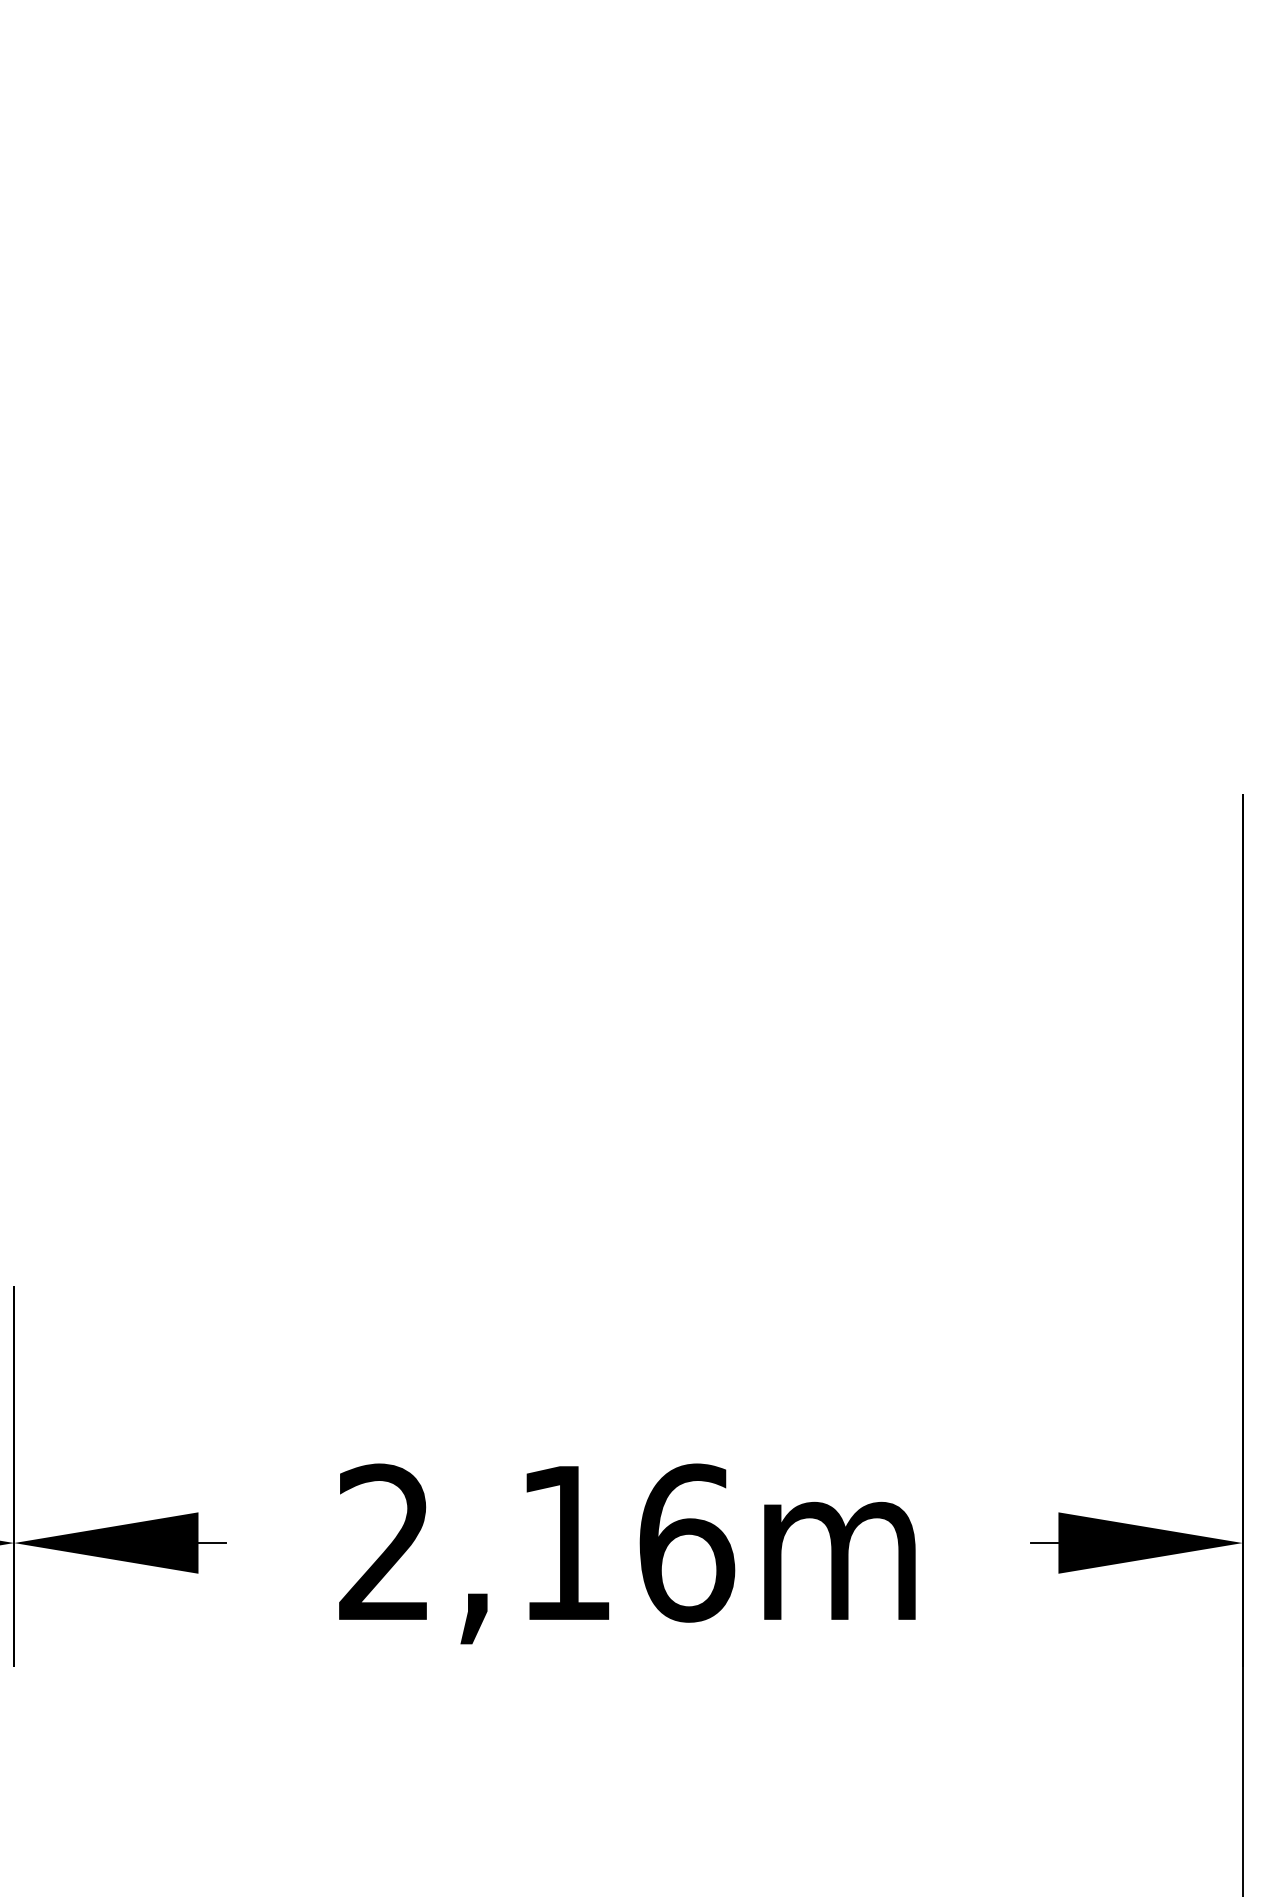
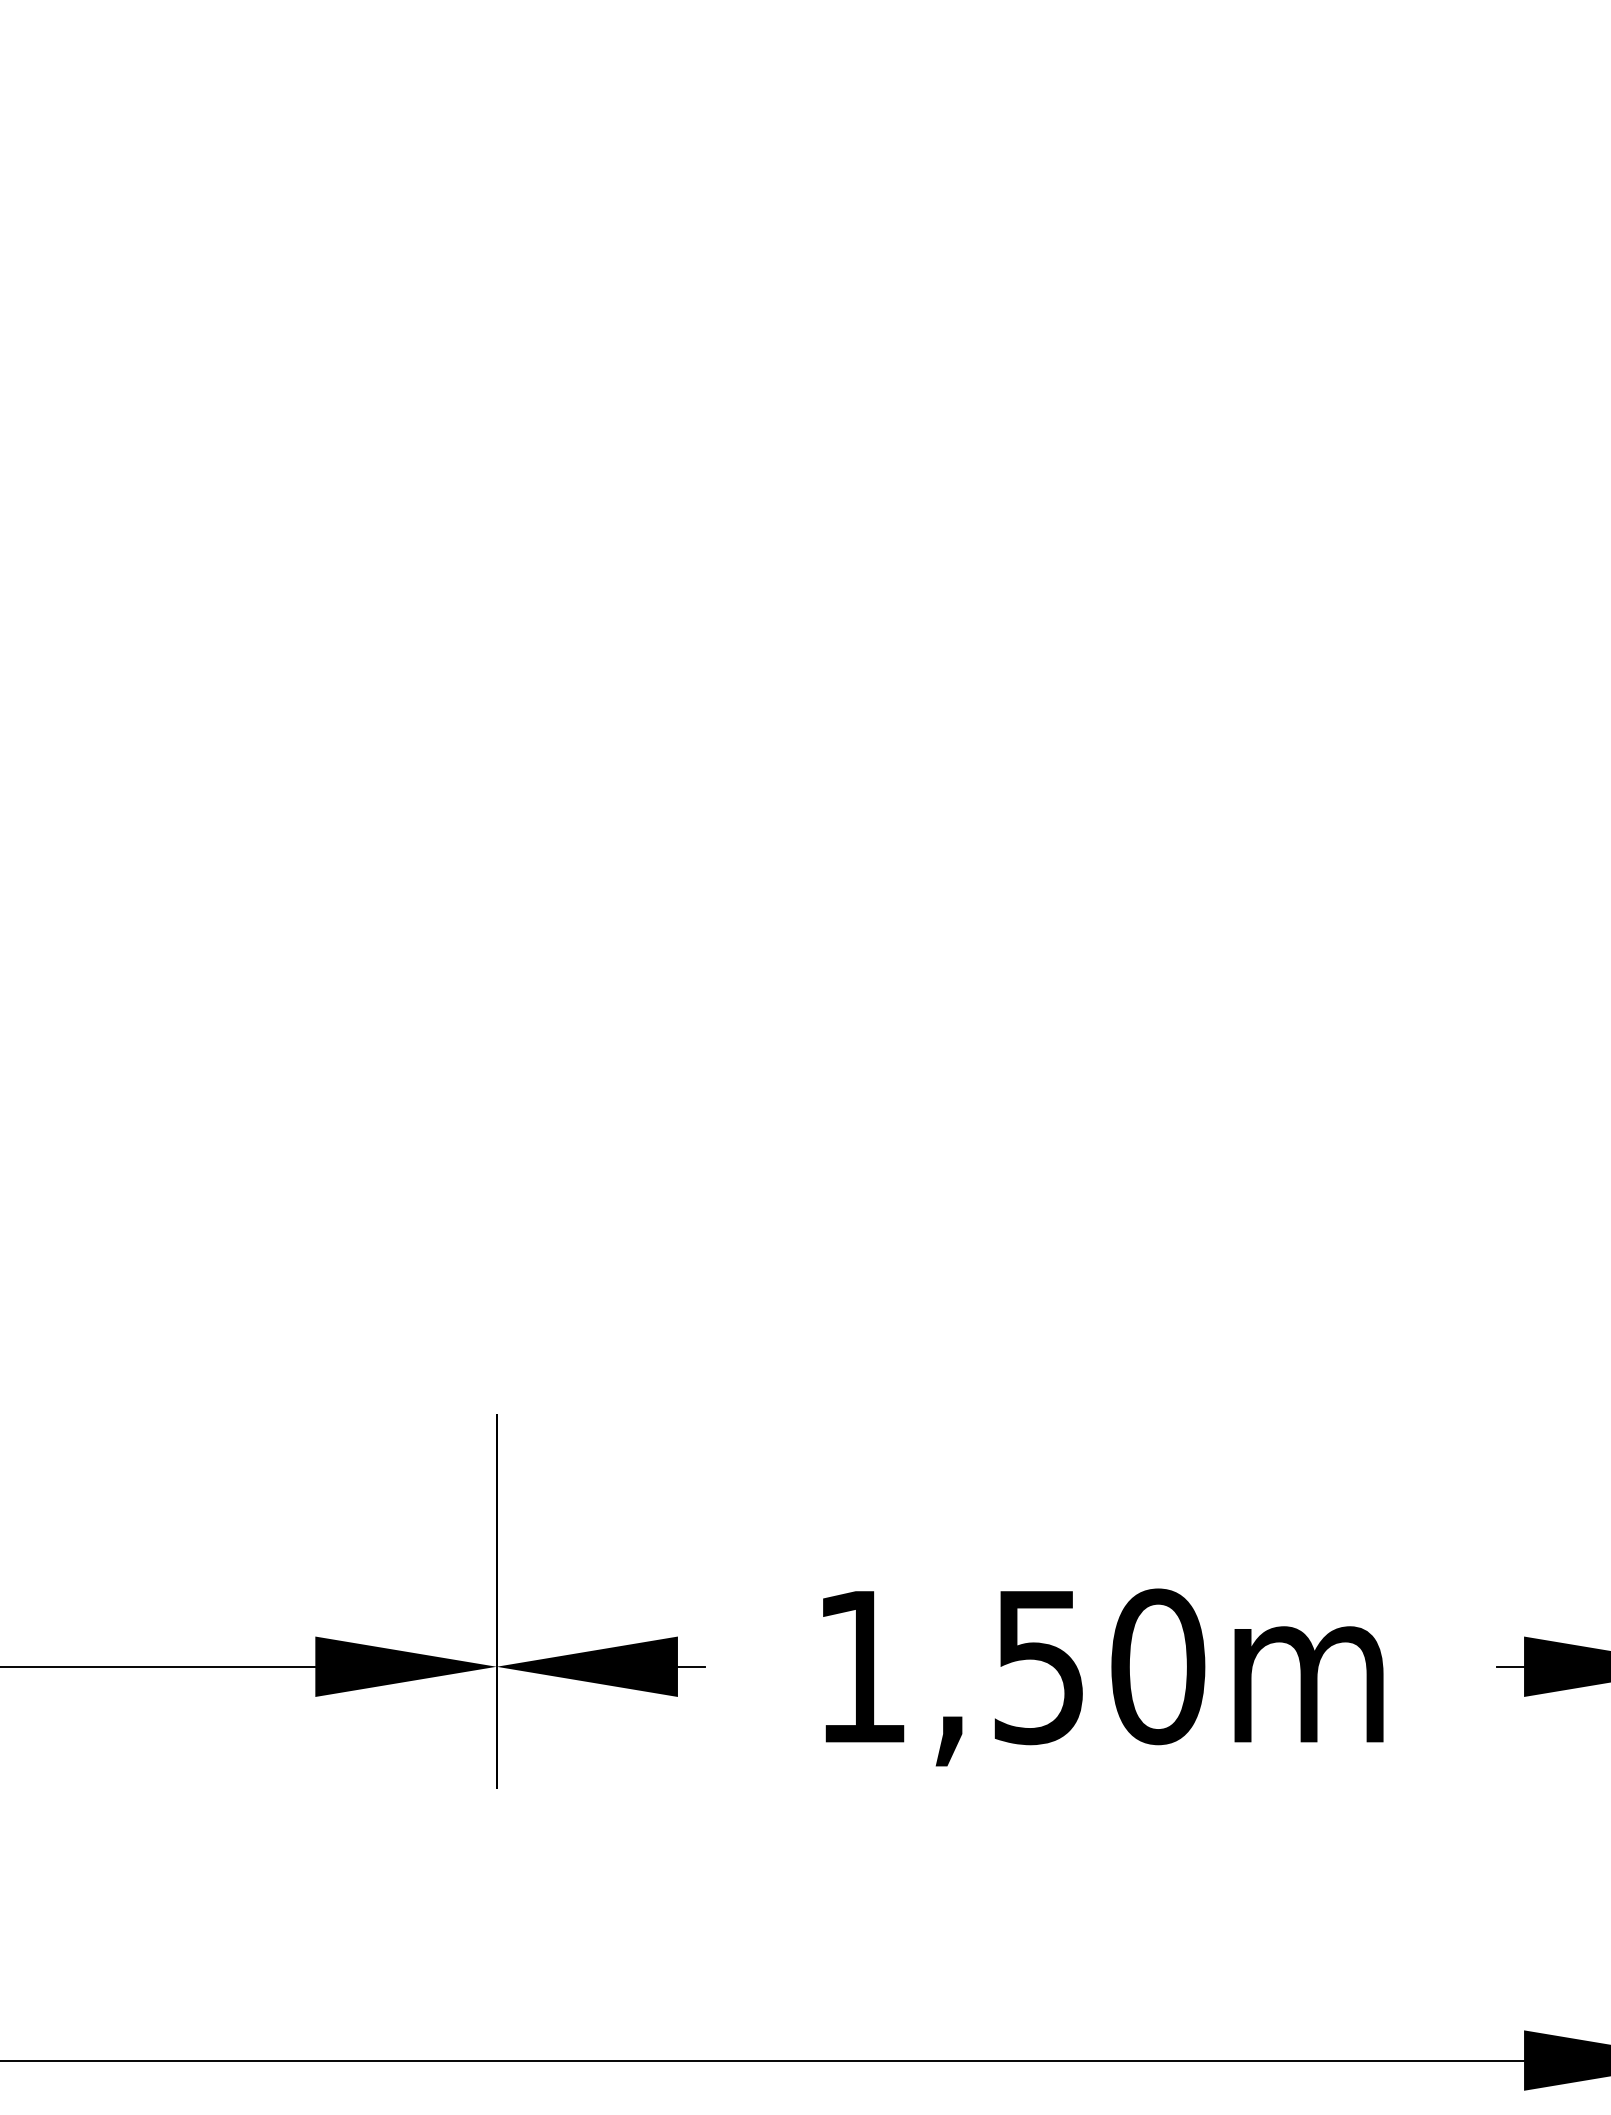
text: (536, 1542) -> (1010, 1666), 2,16m -> 1,50m

